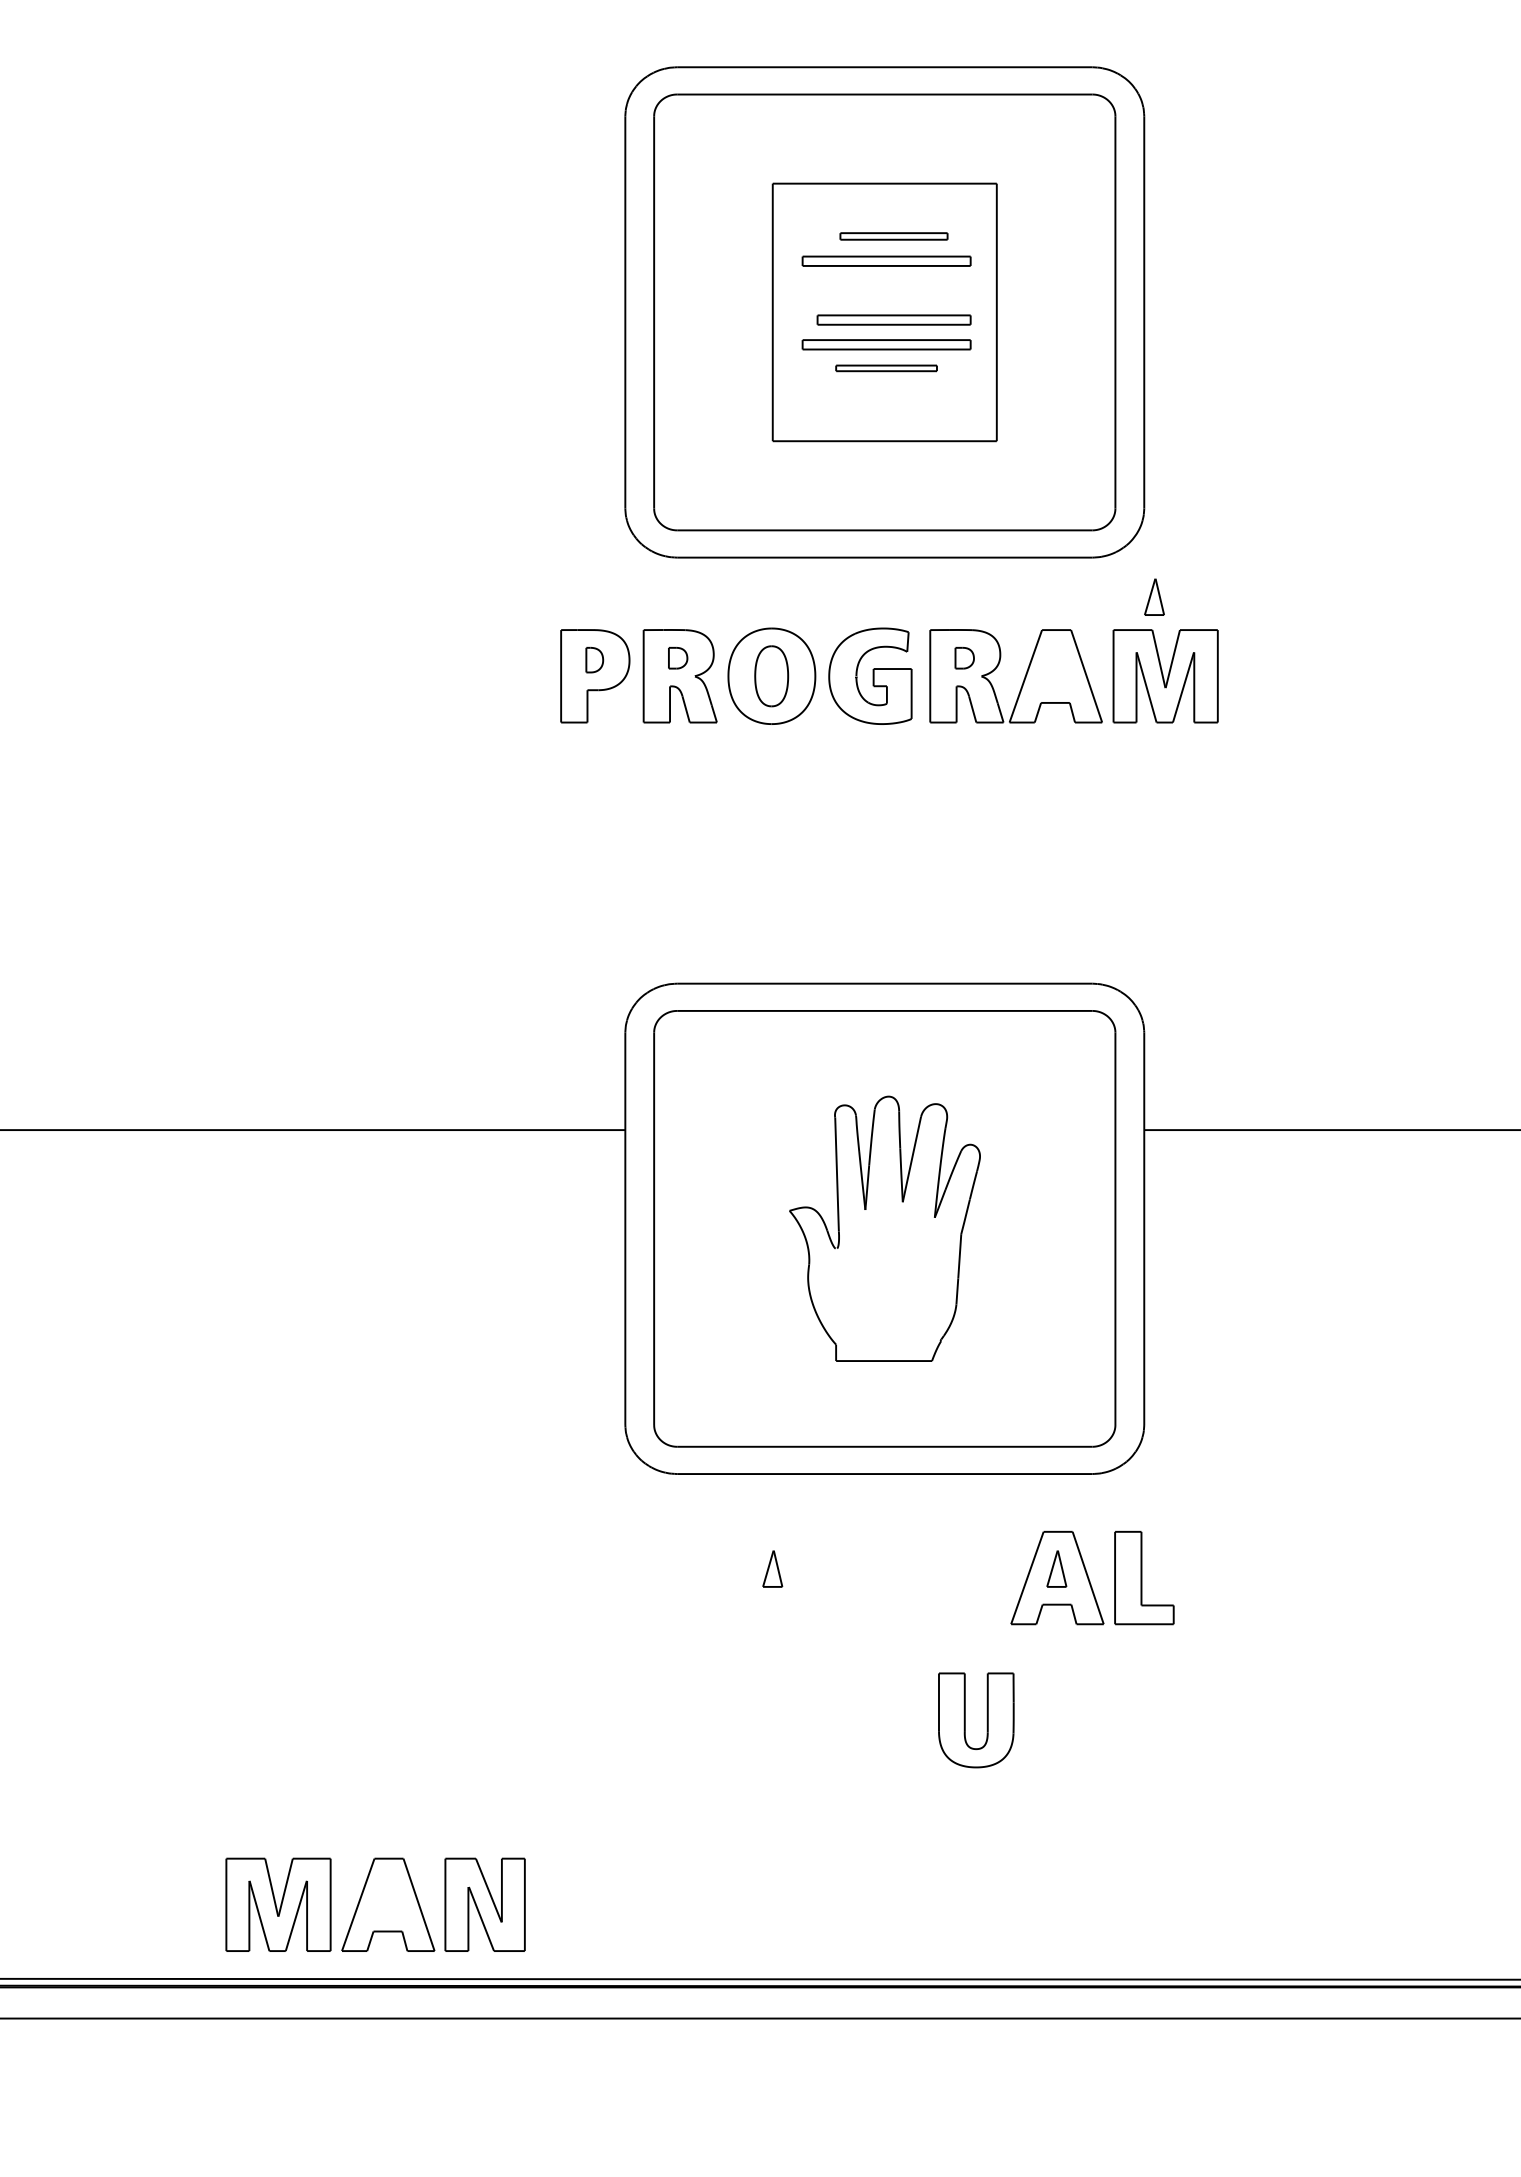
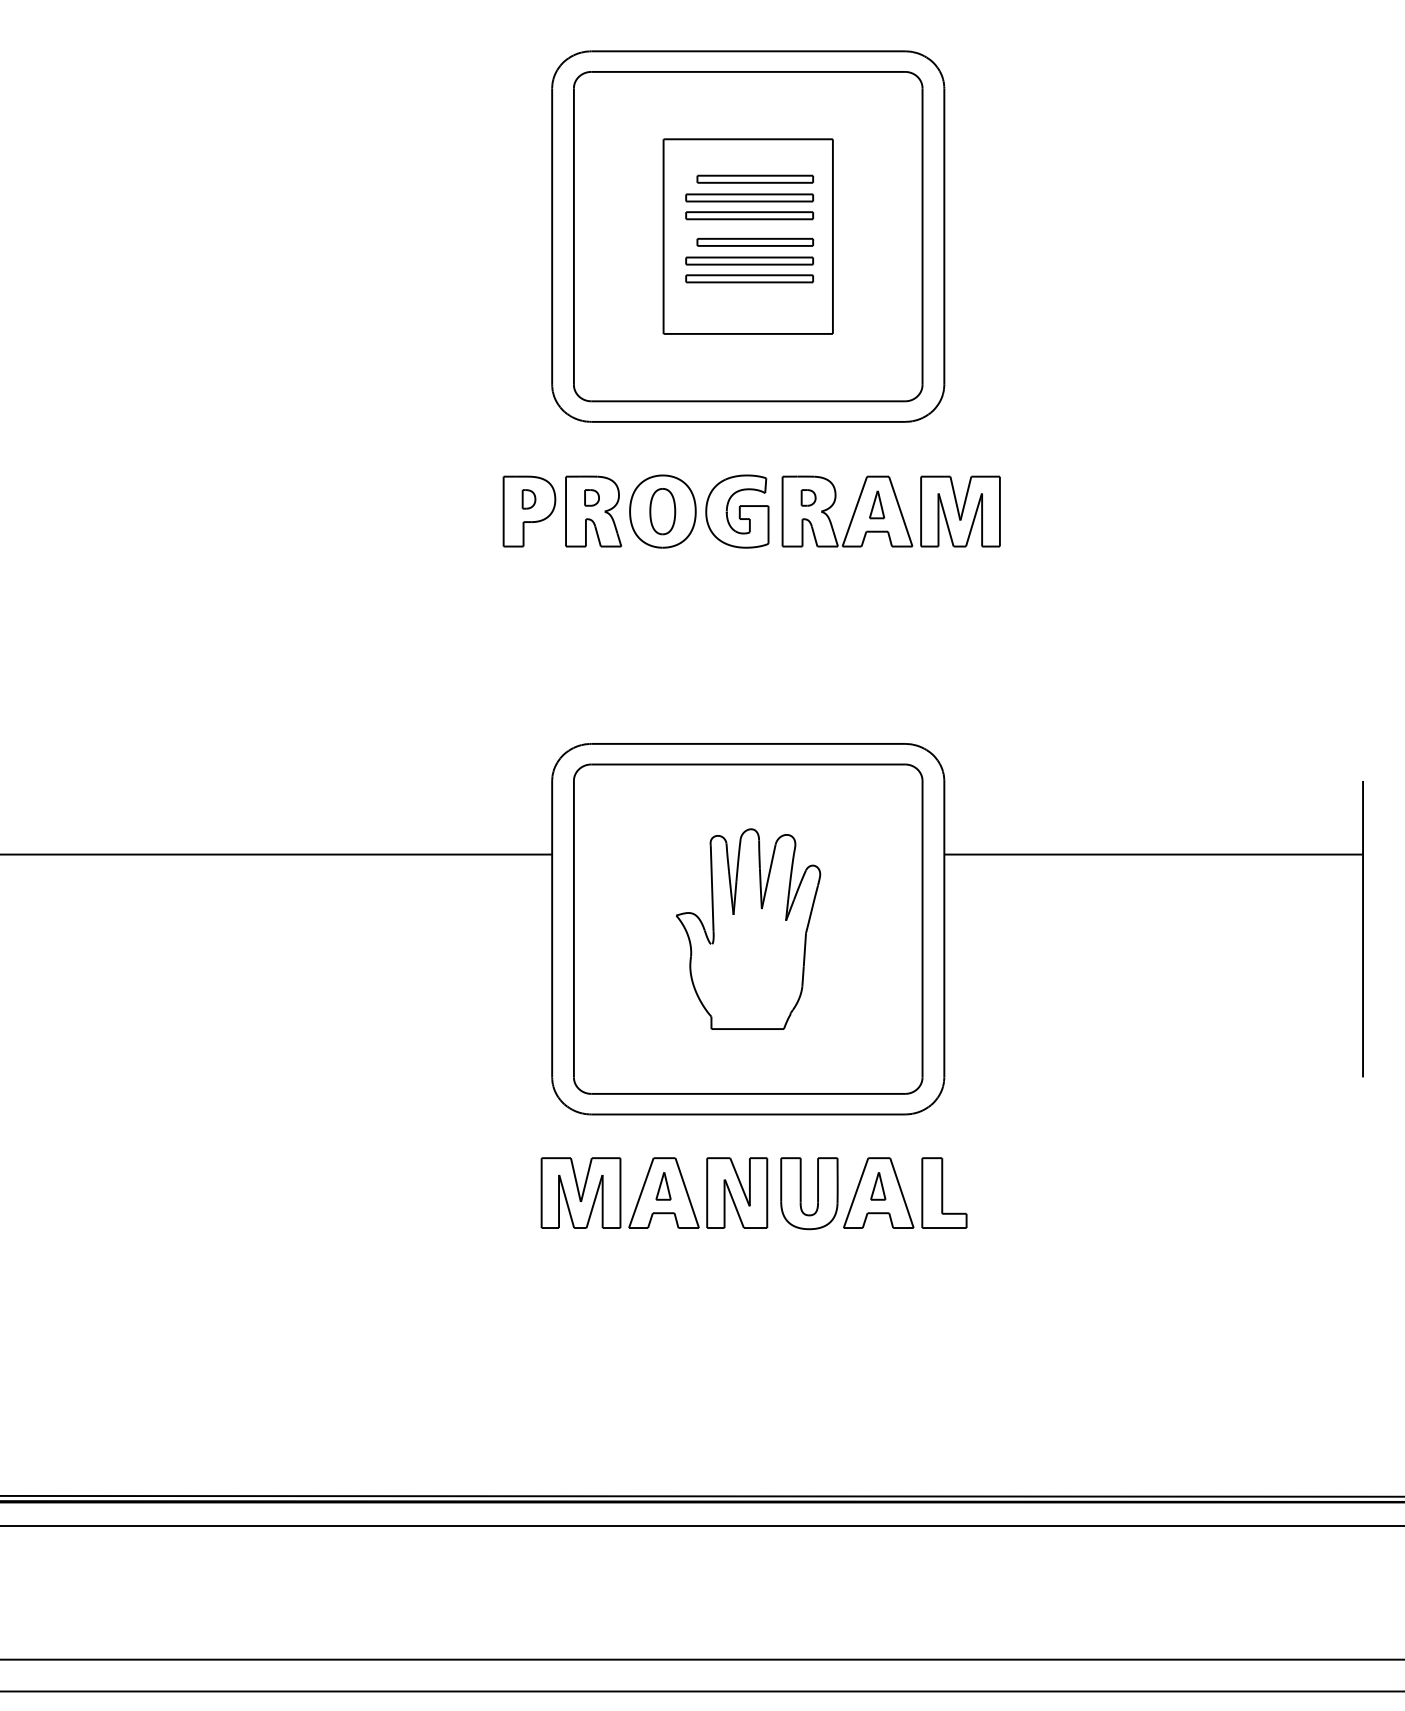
part: (893, 235) -> (754, 178), size x1.43
part: (886, 284) -> (749, 215), added
part: (886, 367) -> (749, 278), size x1.67
part: (1155, 596) -> (877, 504), moved
part: (965, 1720) -> (801, 1193), moved
part: (375, 1904) -> (654, 1192), moved

